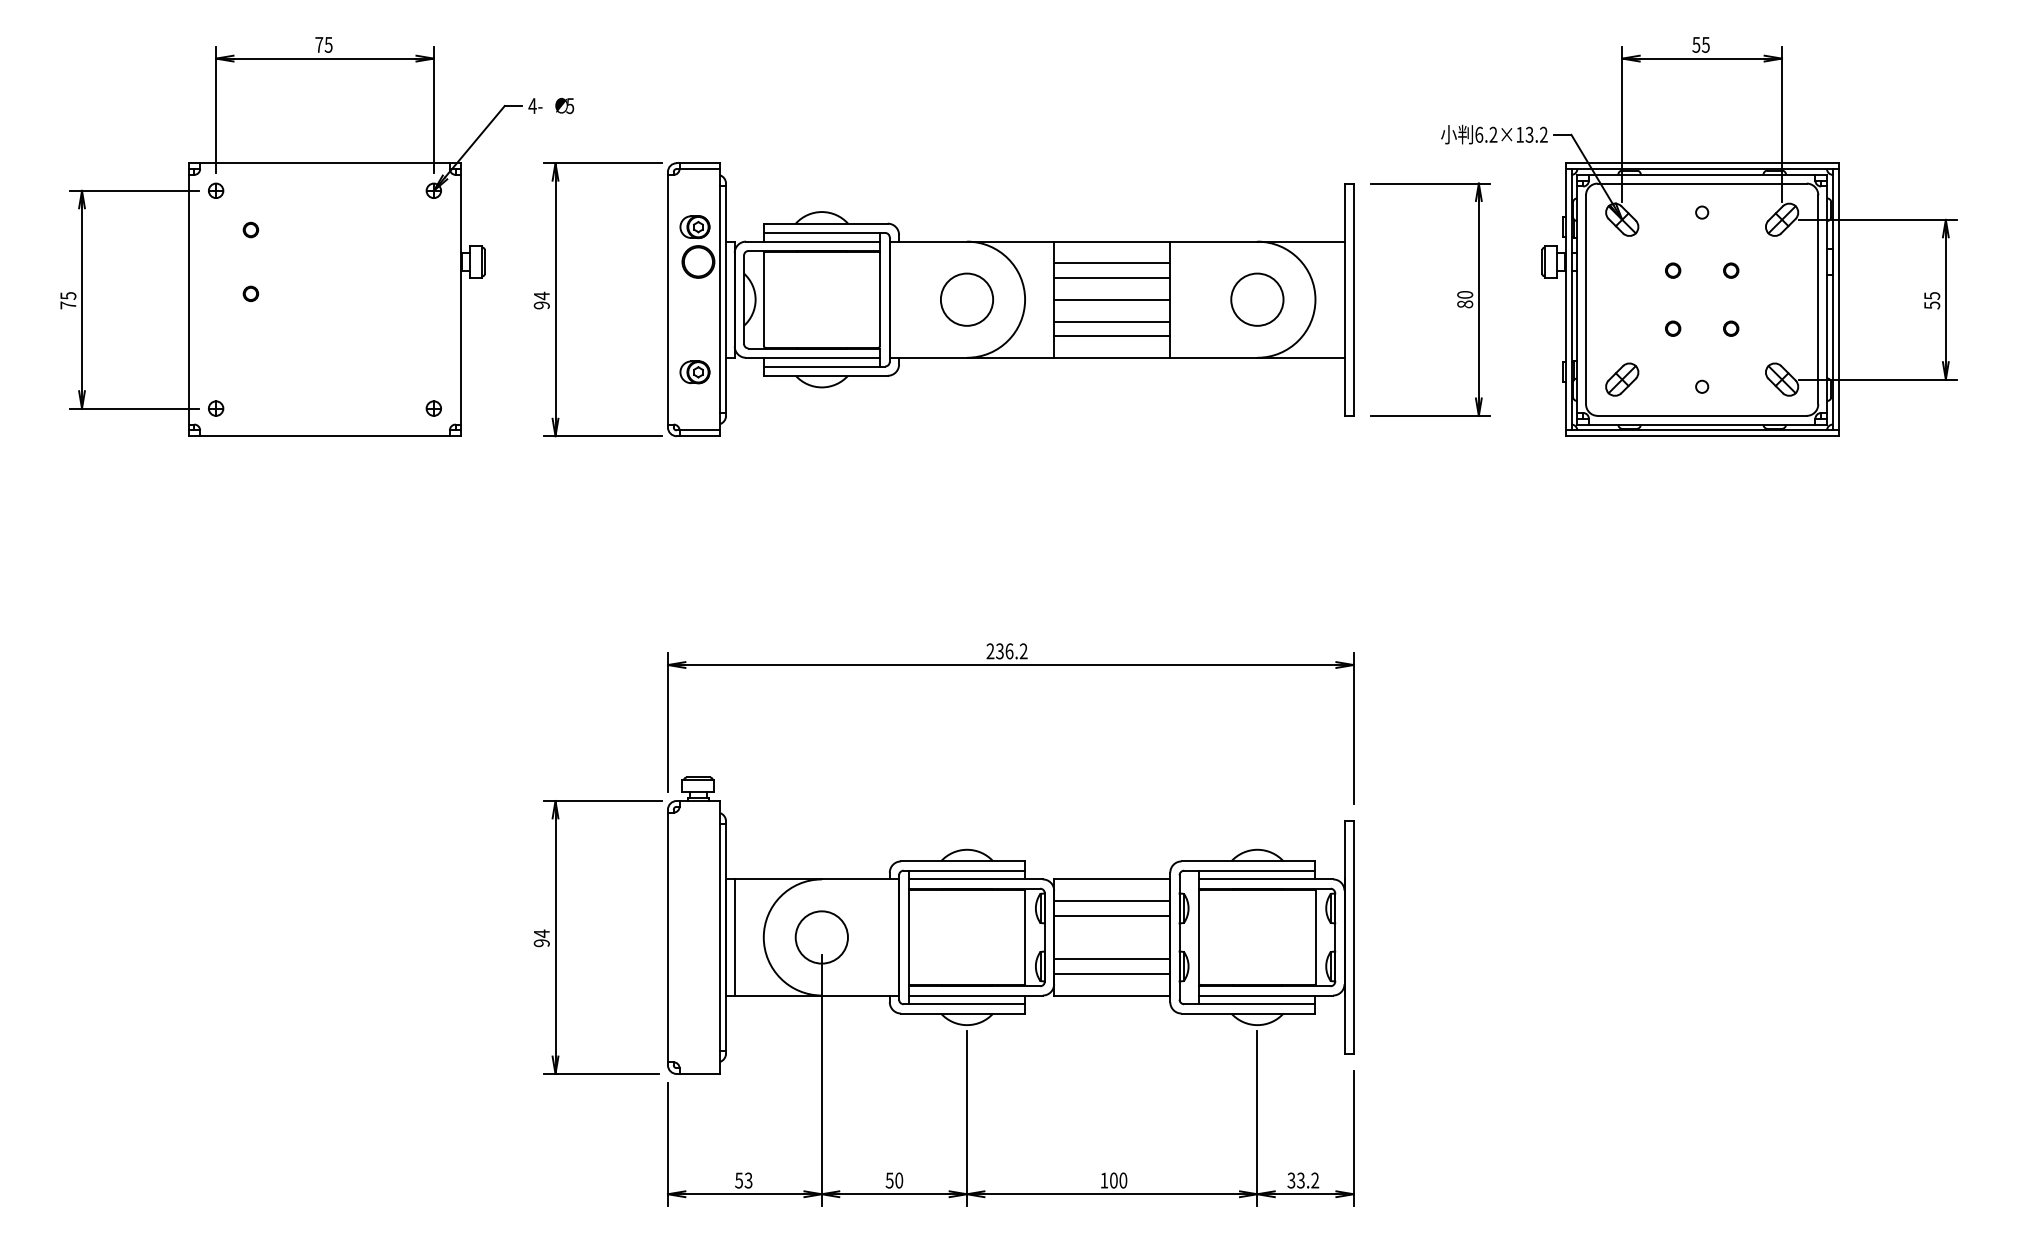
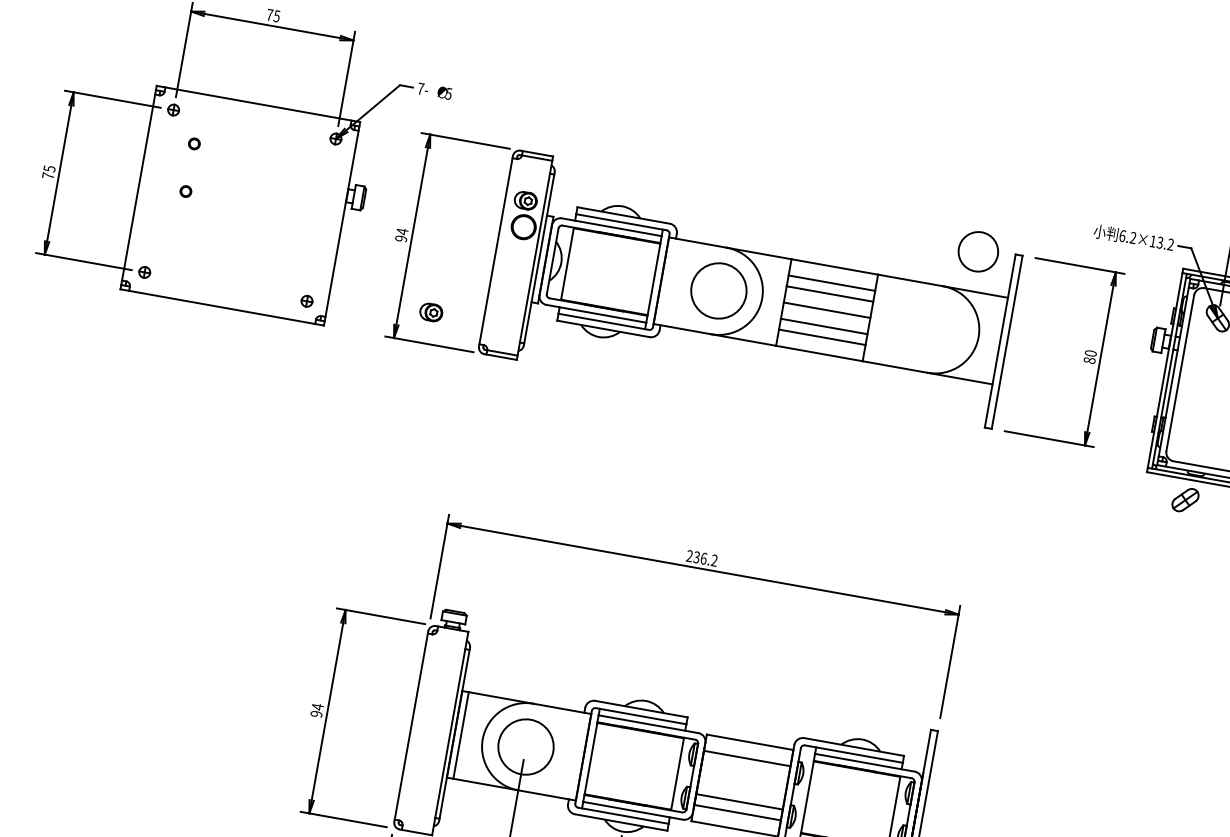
text: (532, 105) -> (420, 88), 4- -> 7-
circle: (966, 299) -> (718, 290), size x1.4
circle: (1257, 299) -> (978, 251), moved
part: (694, 372) -> (430, 312), moved
part: (1622, 379) -> (1185, 500), moved
line: (1112, 915) -> (745, 769), removed
circle: (821, 937) -> (525, 747), size x1.4

